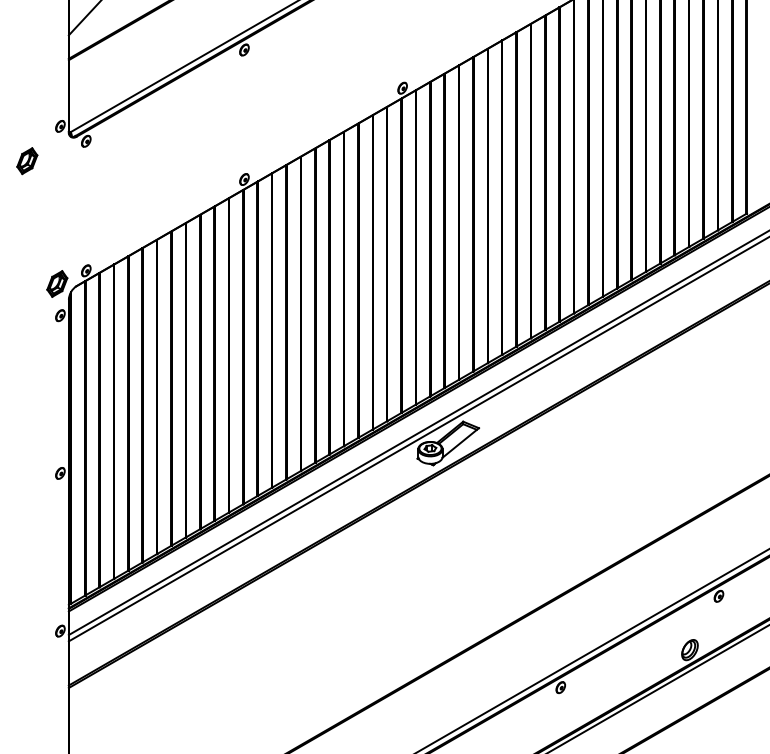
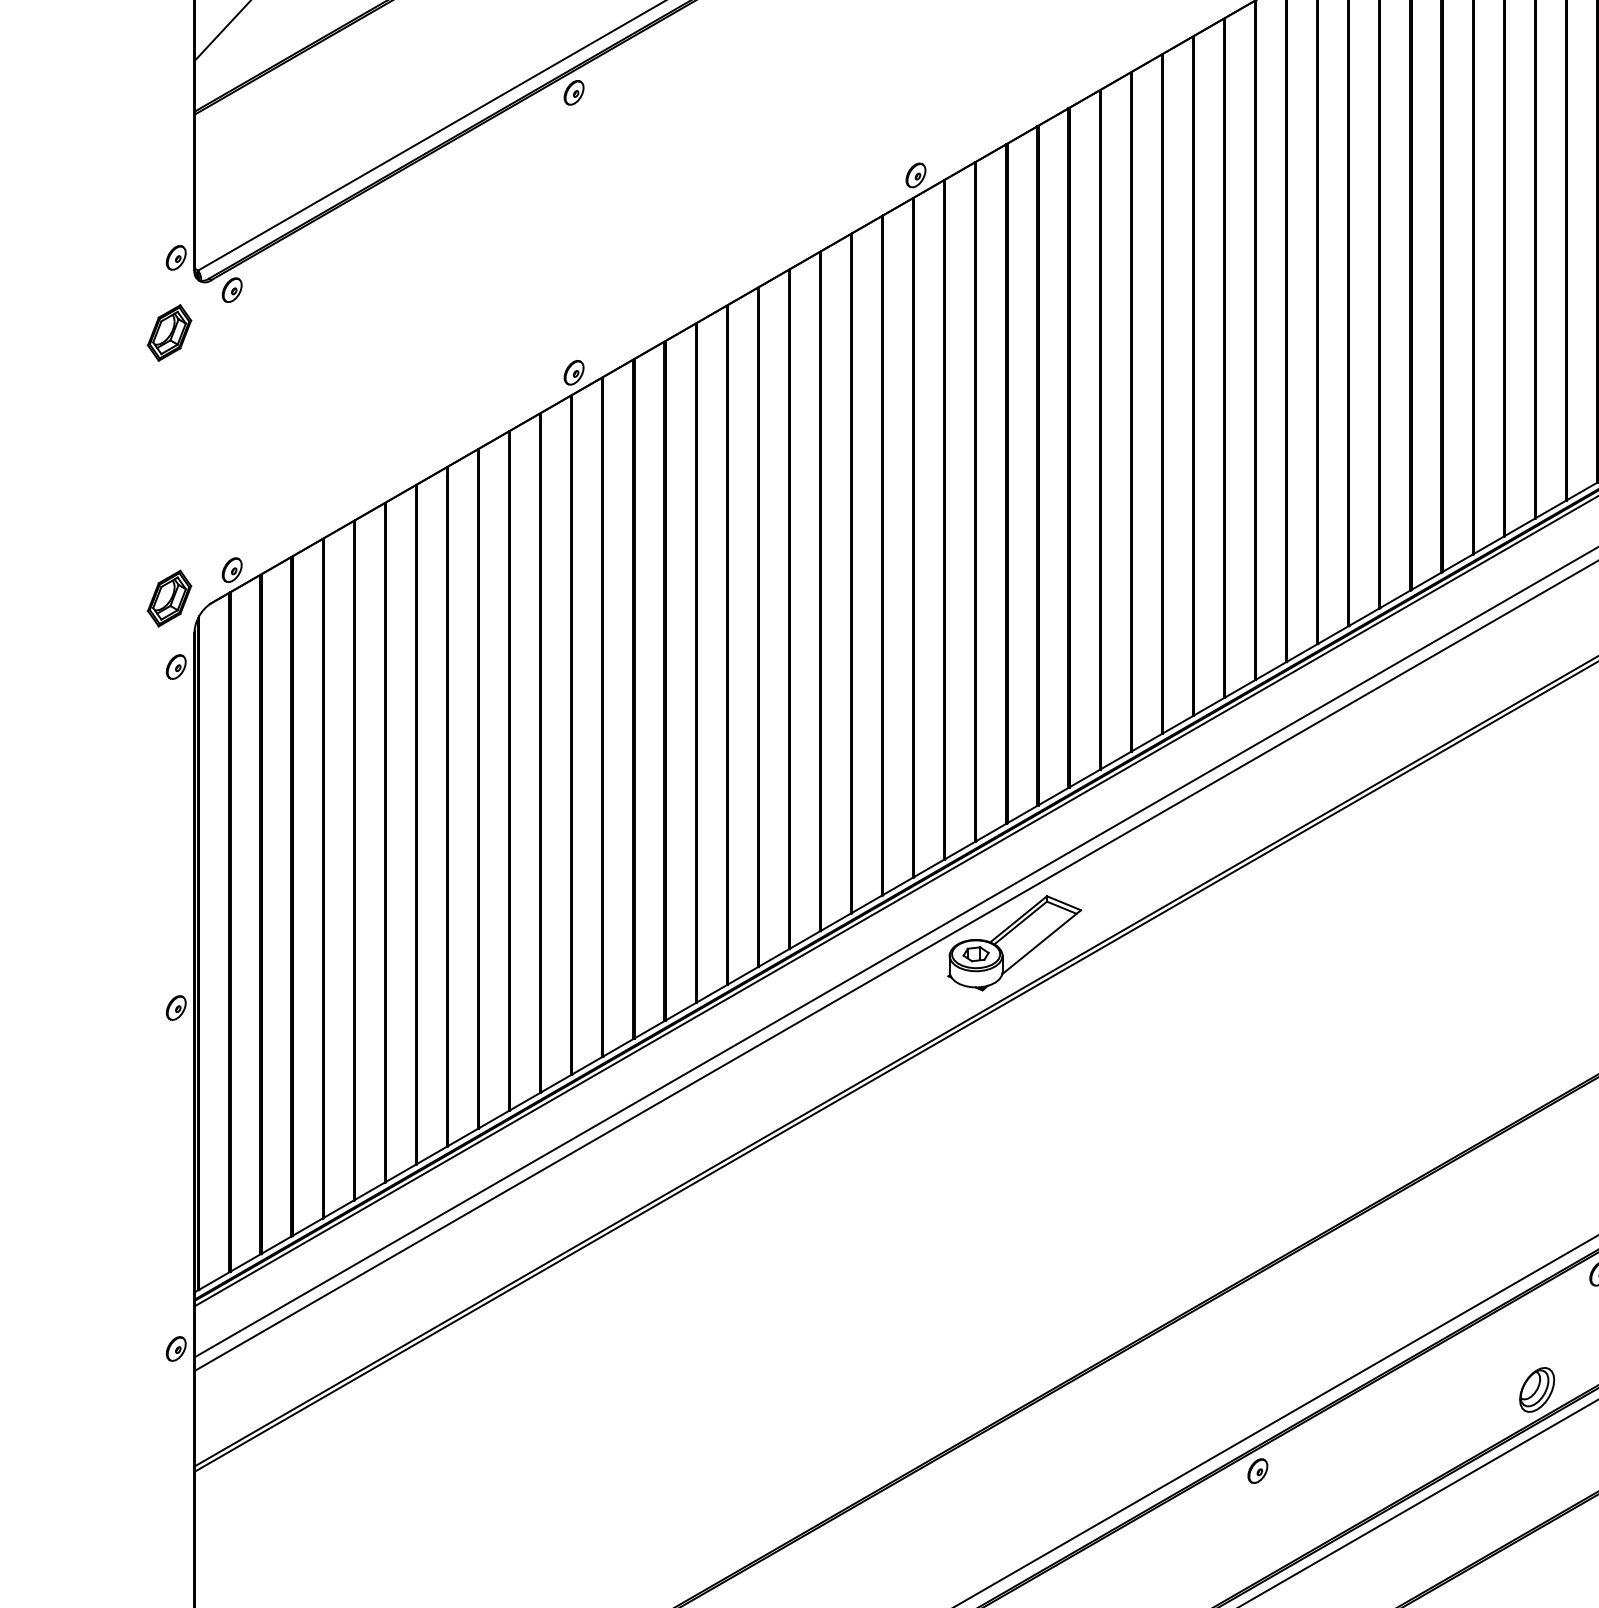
part: (27, 161) -> (169, 333), moved

